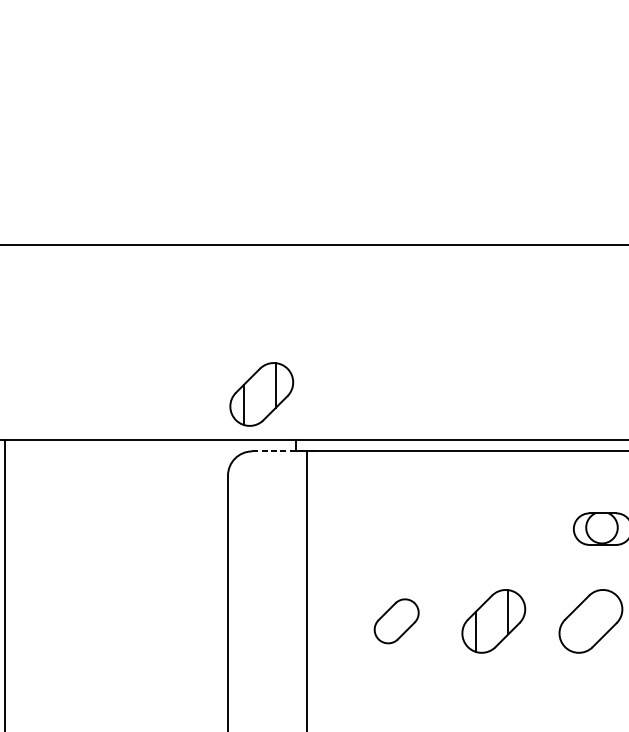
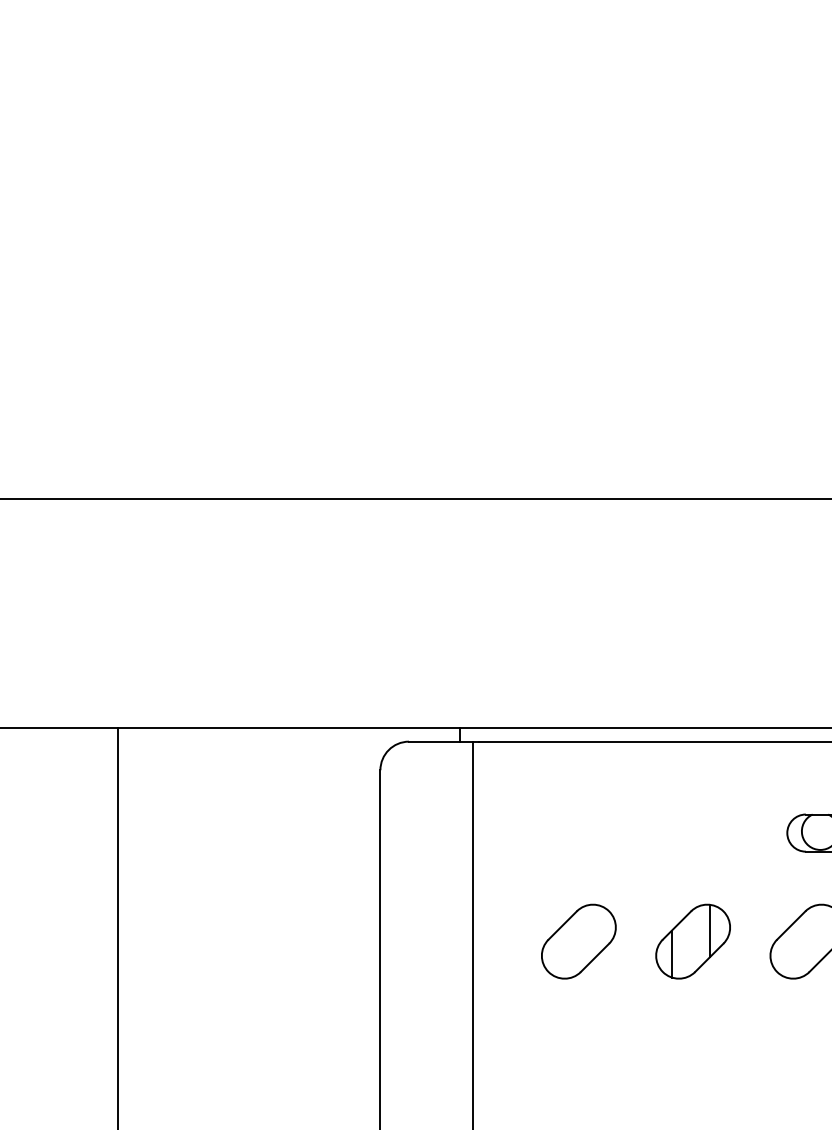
part: (261, 394) -> (419, 674), removed
line: (273, 451) -> (434, 741), dashed -> solid
part: (396, 621) -> (578, 941), size x1.43

